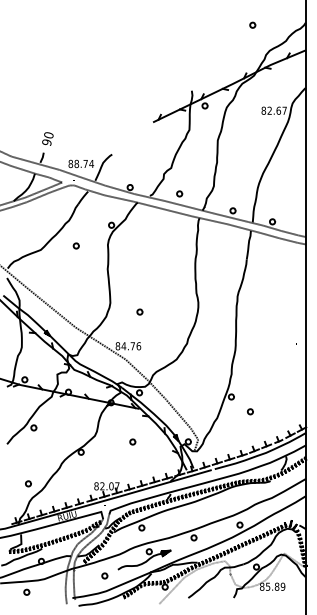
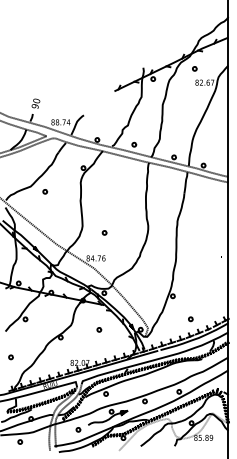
part: (252, 24) -> (194, 68), moved
part: (75, 245) -> (44, 191), moved
part: (250, 411) -> (190, 319), moved
part: (28, 483) -> (11, 357), moved

